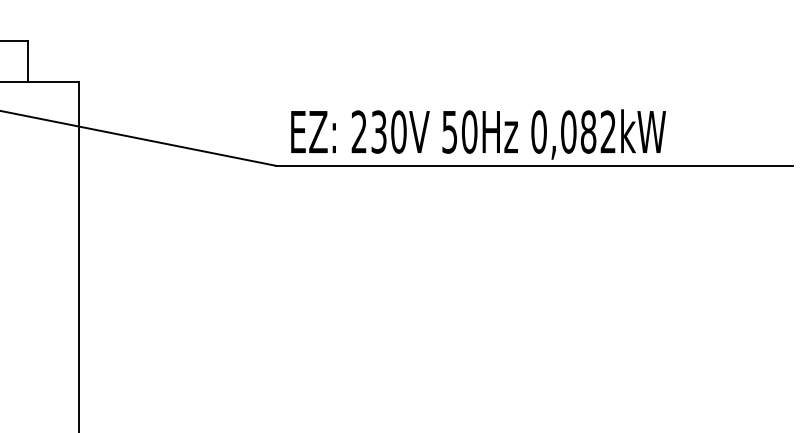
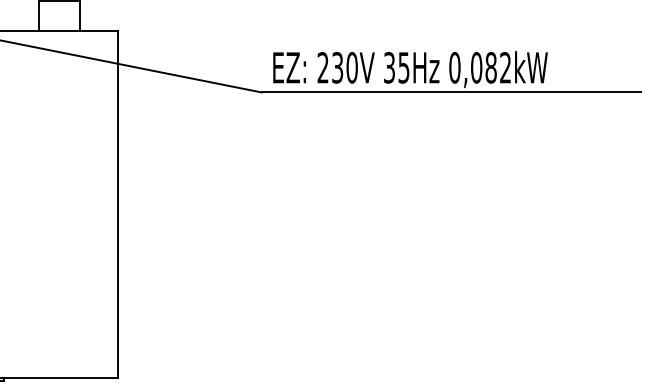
text: (459, 131) -> (396, 67), 50Hz -> 35Hz

